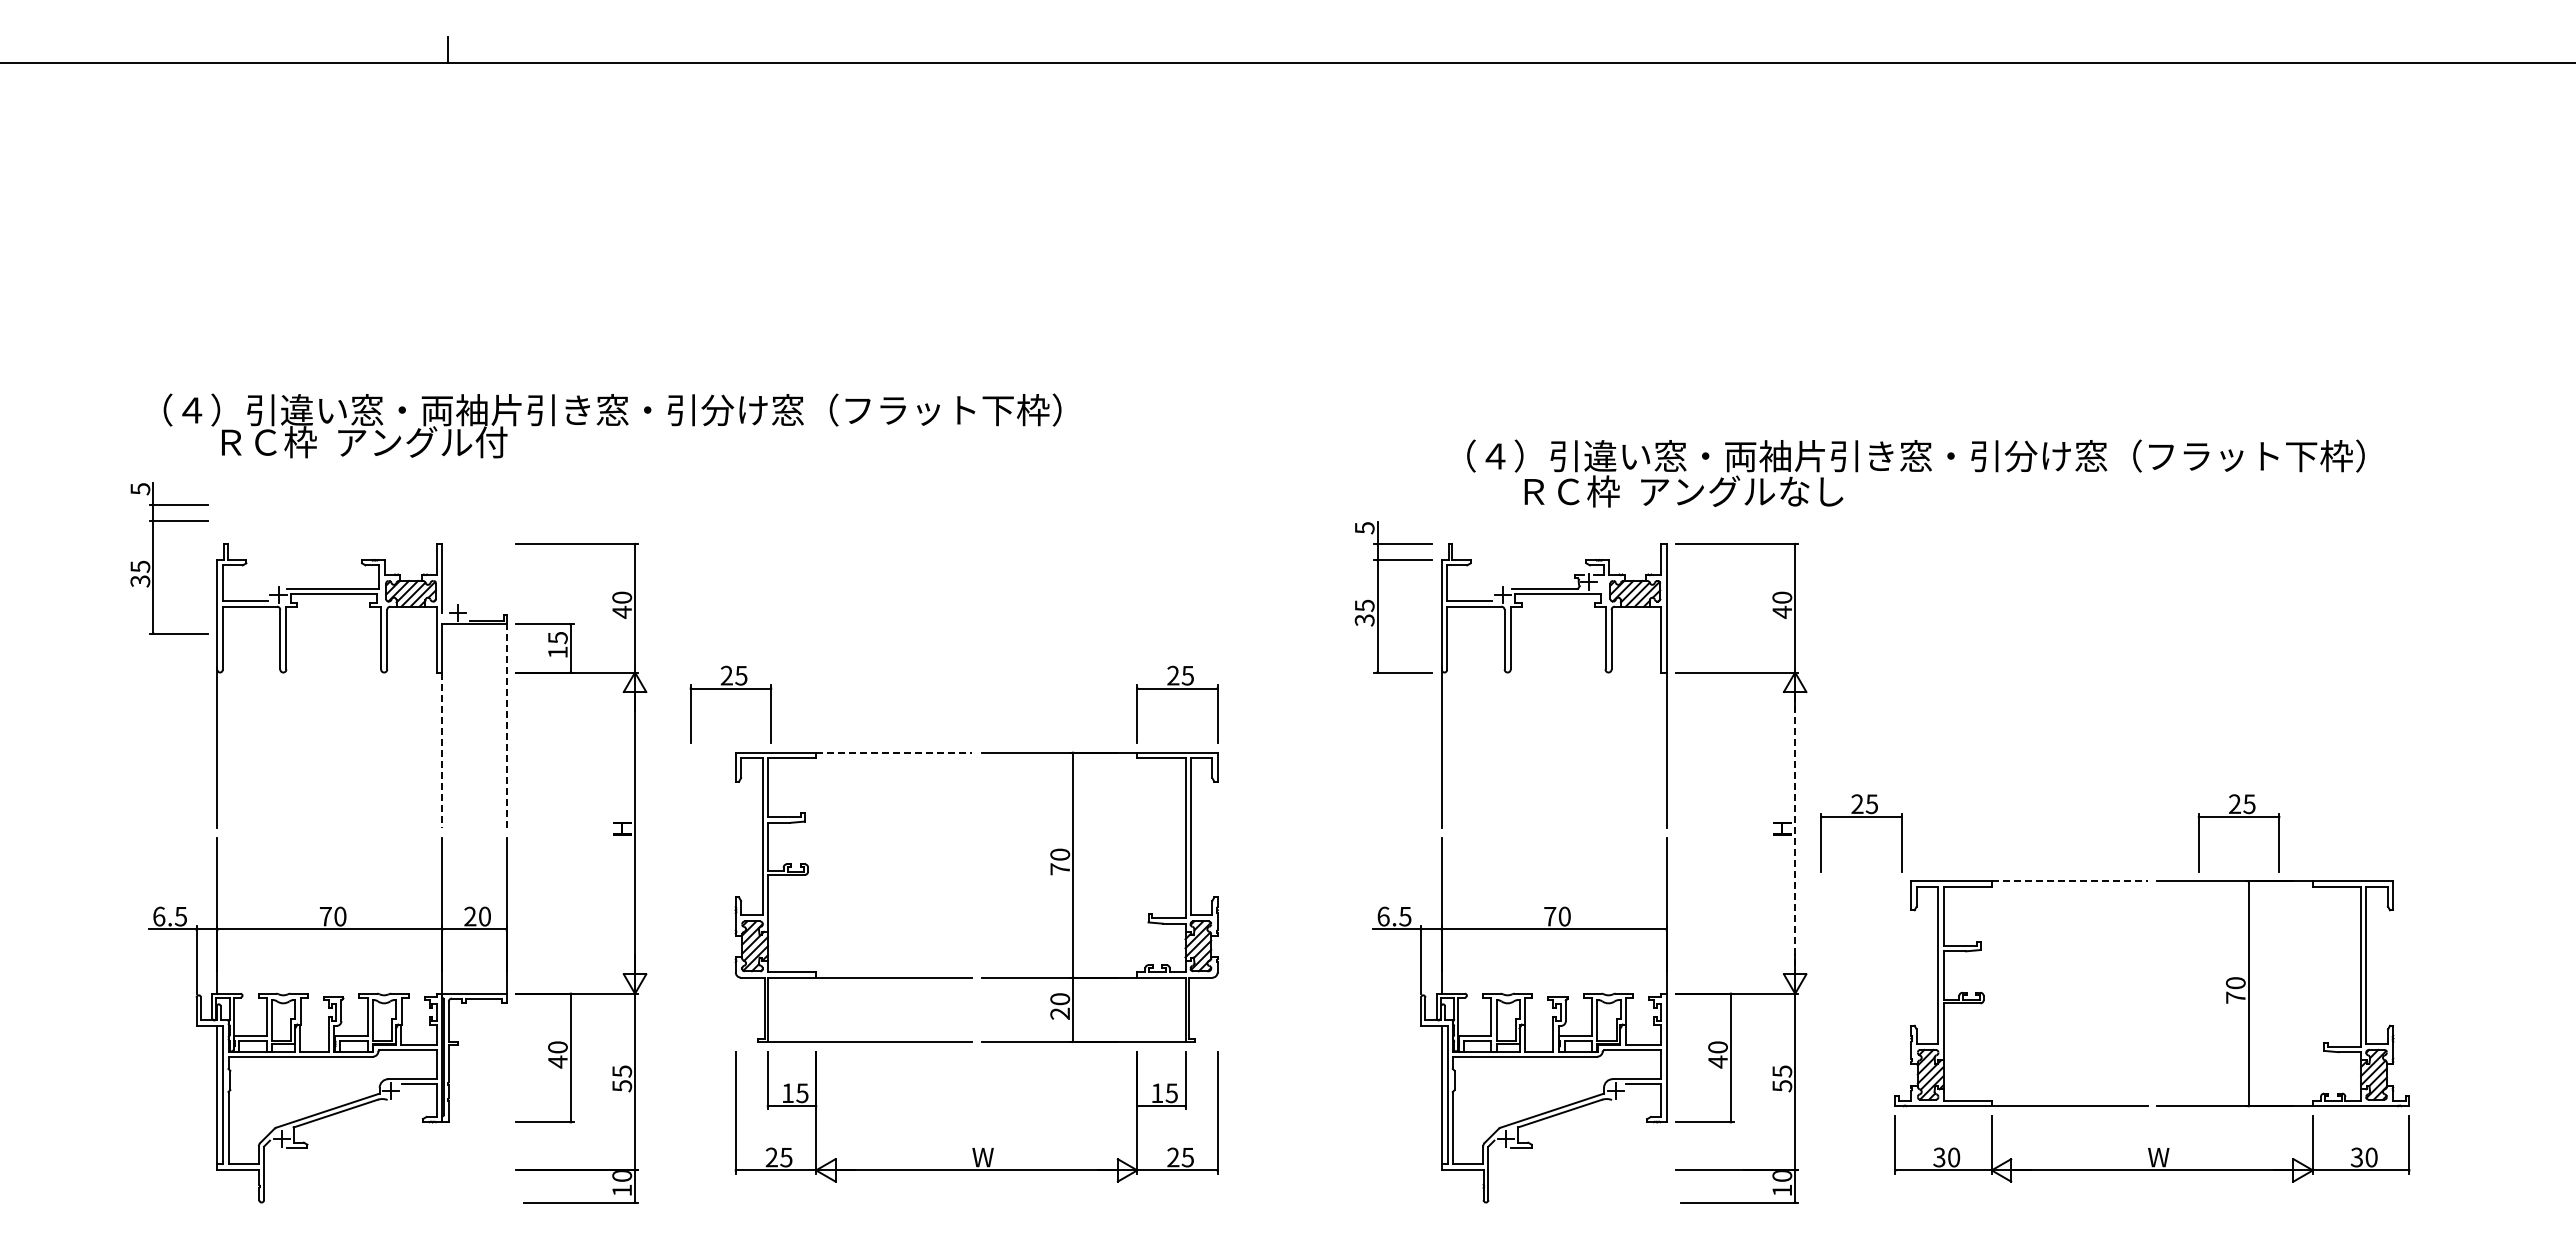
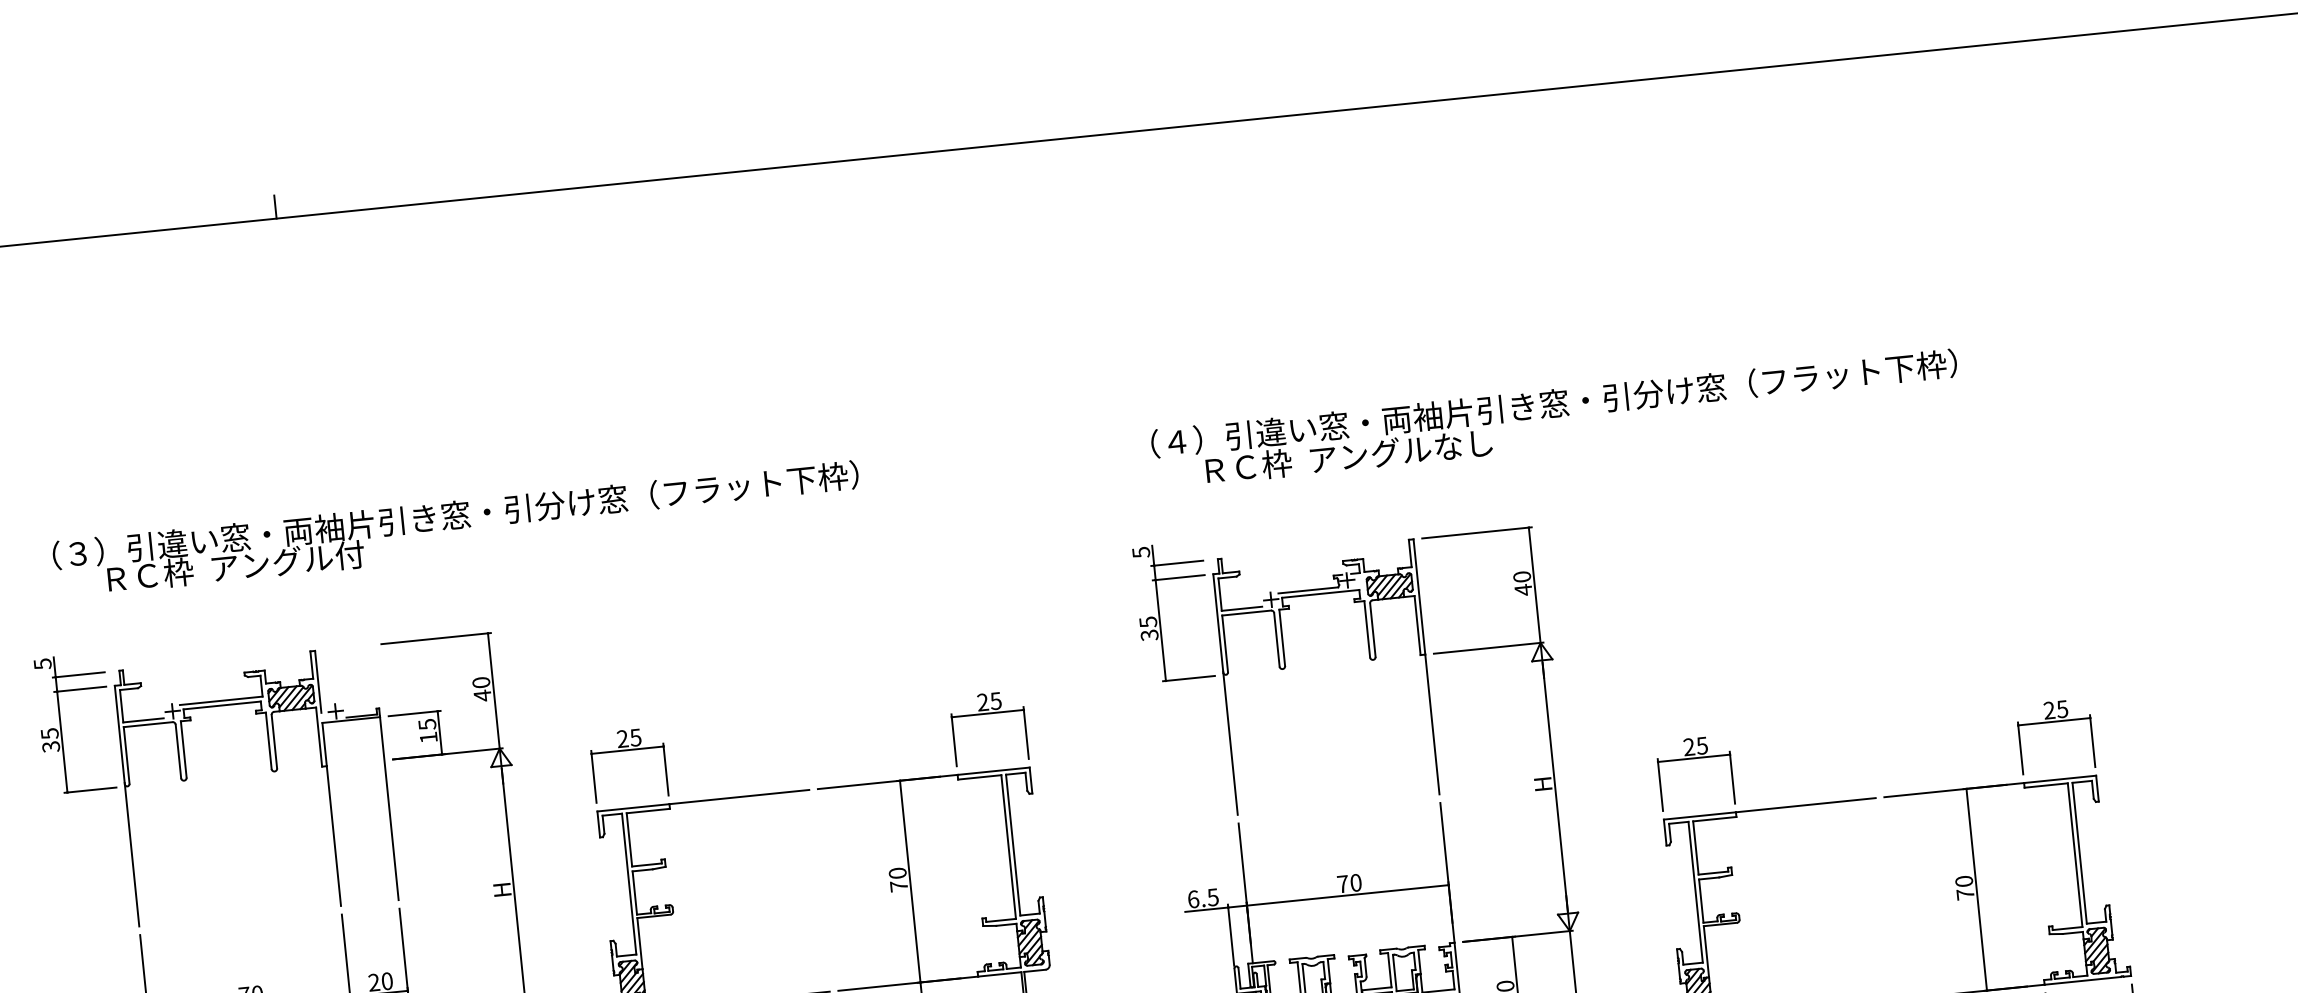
text: (192, 410) -> (78, 553), （４）引違い窓・両袖片引き窓・引分け窓（フラット下枠） -> （３）引違い窓・両袖片引き窓・引分け窓（フラット下枠）
text: (1915, 473) -> (1555, 419), moved
part: (153, 558) -> (60, 725), moved
part: (730, 689) -> (627, 751), moved
line: (506, 726) -> (389, 808), dashed -> solid
line: (442, 750) -> (334, 836), dashed -> solid
line: (894, 752) -> (739, 796), dashed -> solid
part: (1861, 817) -> (1694, 758), moved
part: (2238, 817) -> (2053, 722), moved
line: (1795, 833) -> (1555, 787), dashed -> solid
line: (2069, 881) -> (1805, 805), dashed -> solid

